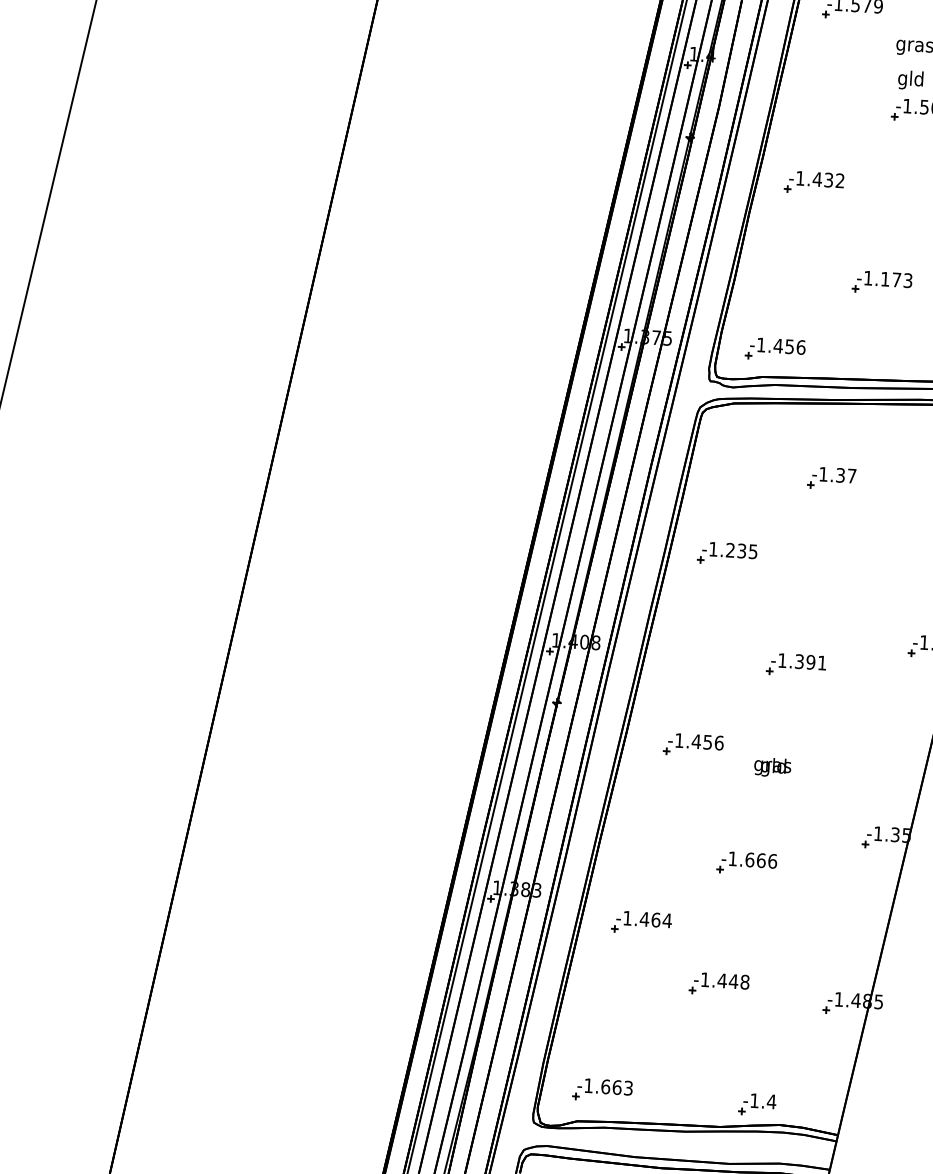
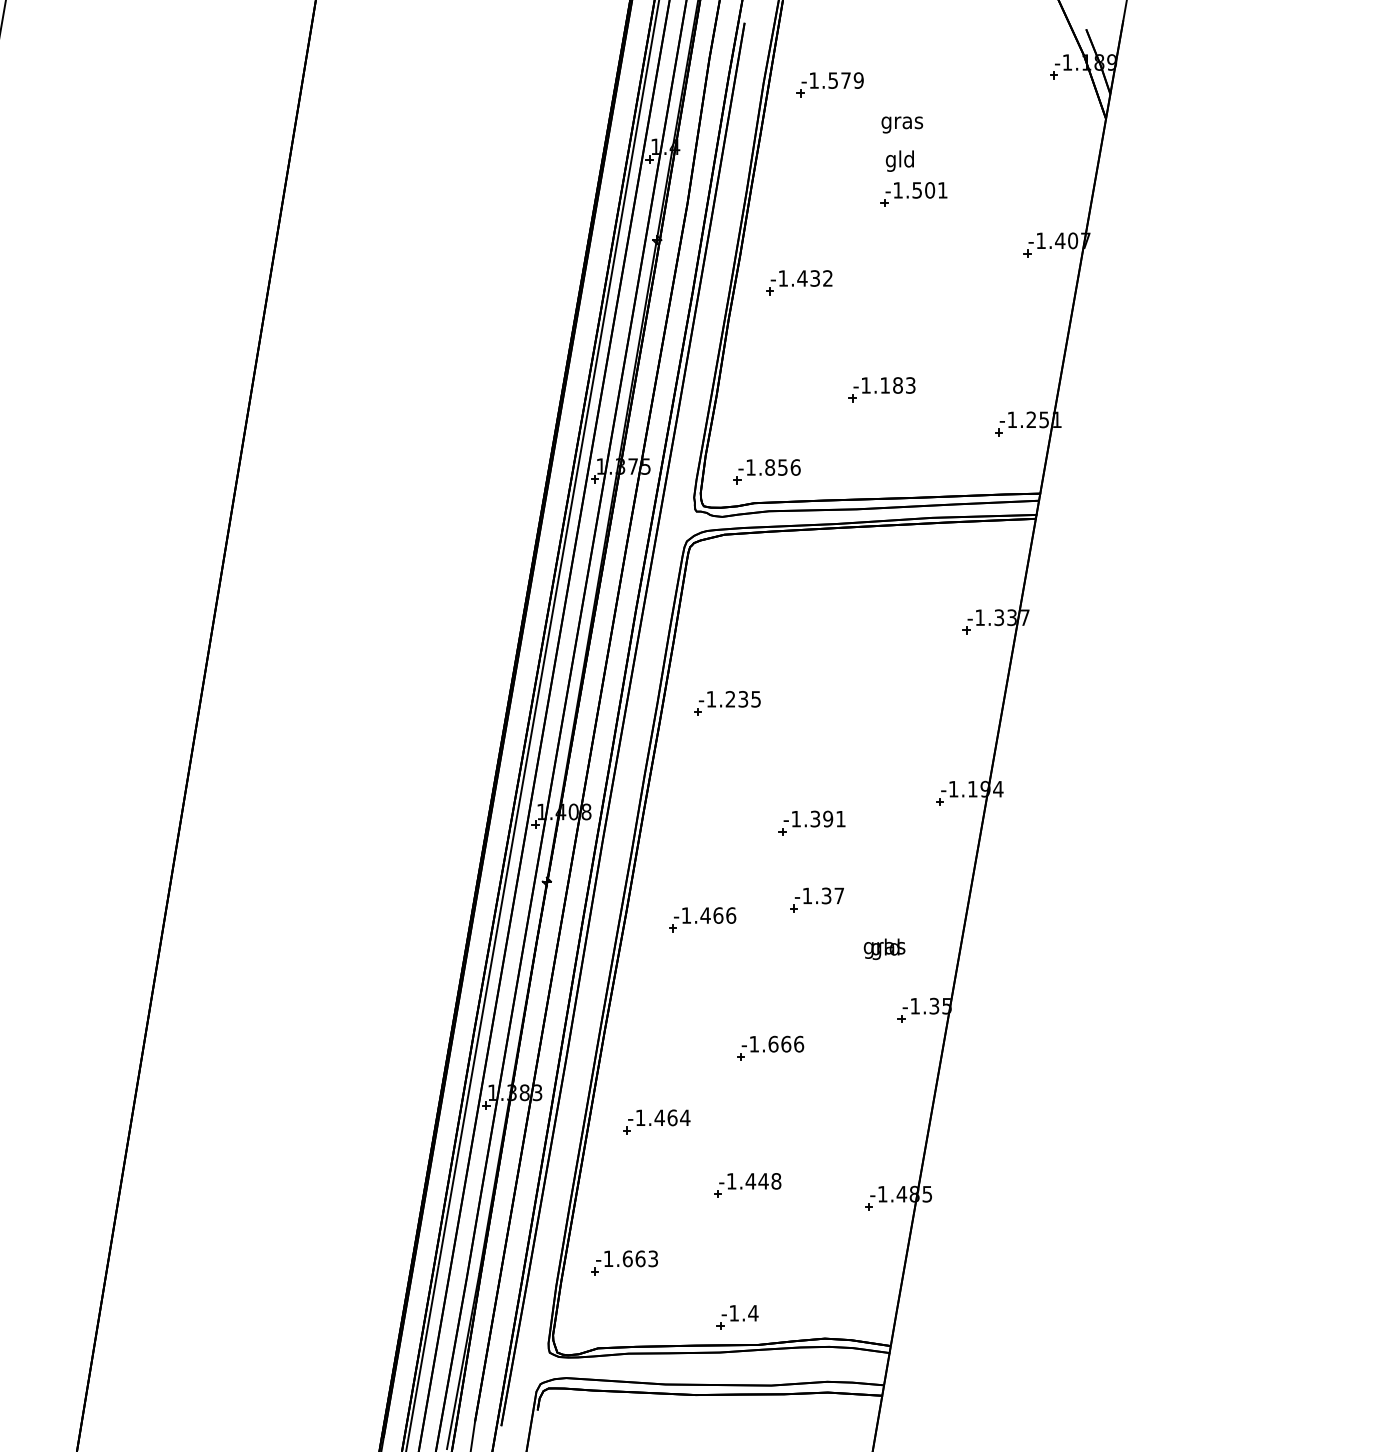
text: (896, 279) -> (897, 385), -1.173 -> -1.183
text: (777, 346) -> (769, 467), -1.456 -> -1.856
part: (831, 478) -> (816, 899), moved
text: (707, 742) -> (718, 915), -1.456 -> -1.466
text: (772, 766) -> (884, 948), moved
part: (602, 1089) -> (624, 1262), moved
part: (757, 1104) -> (737, 1317), moved

